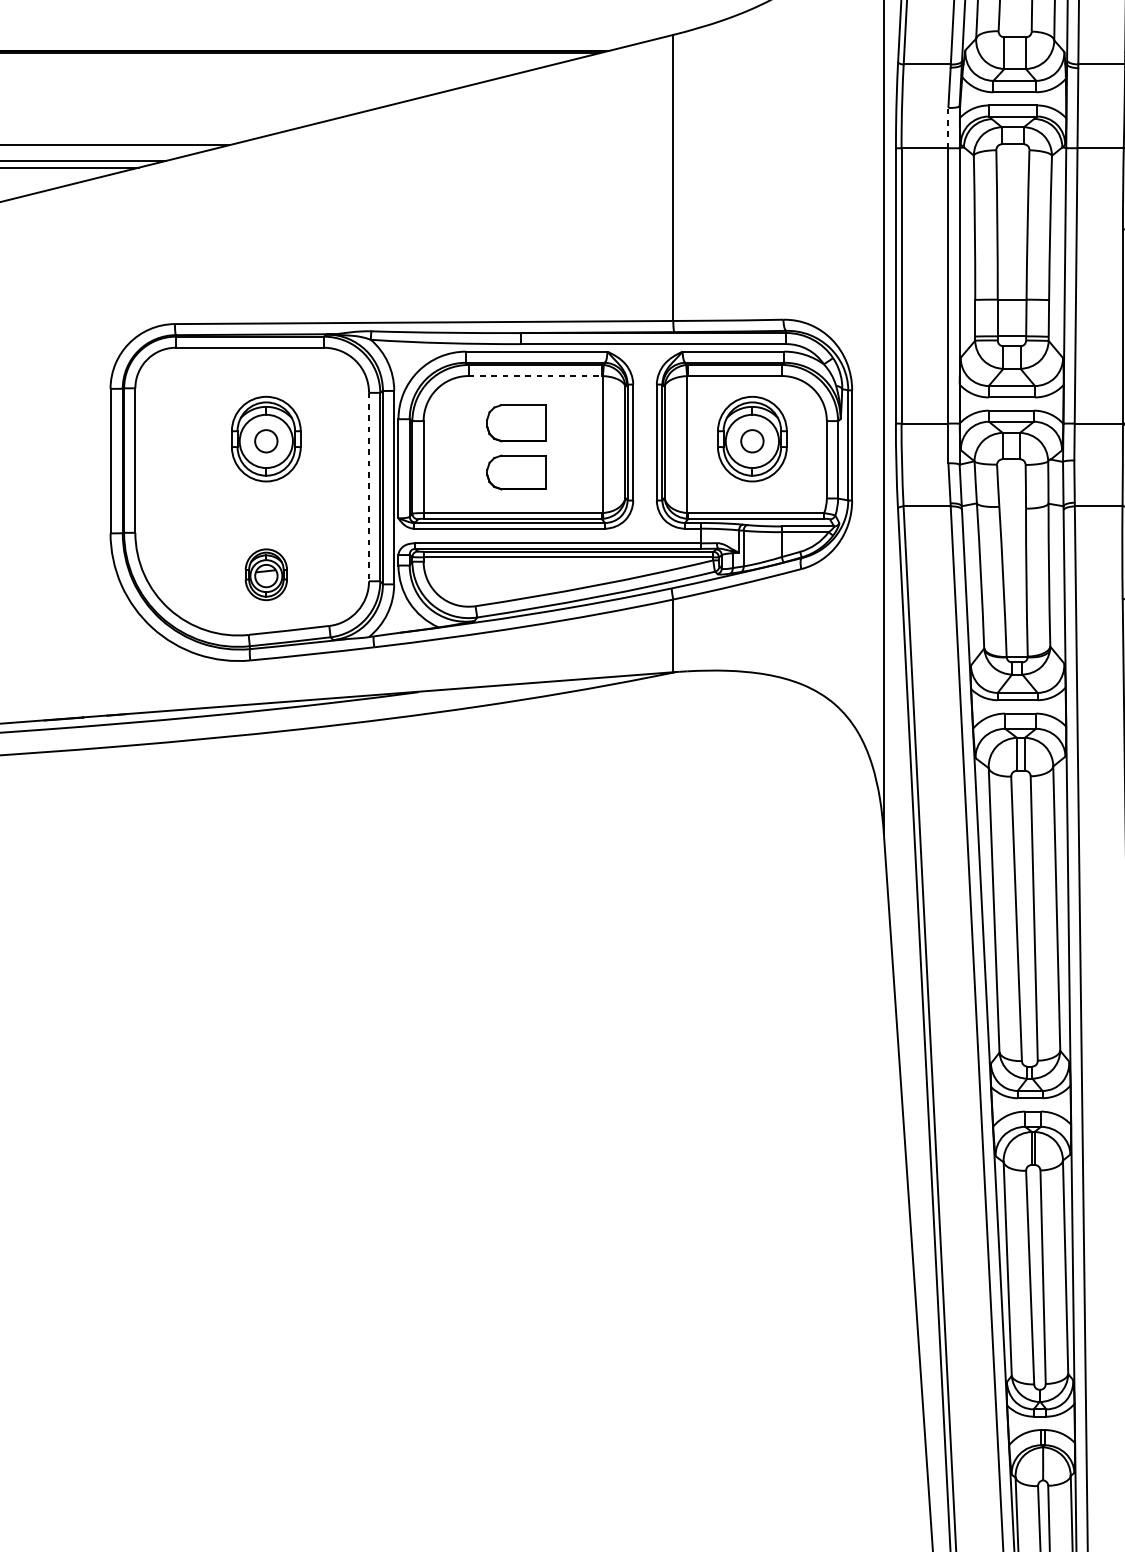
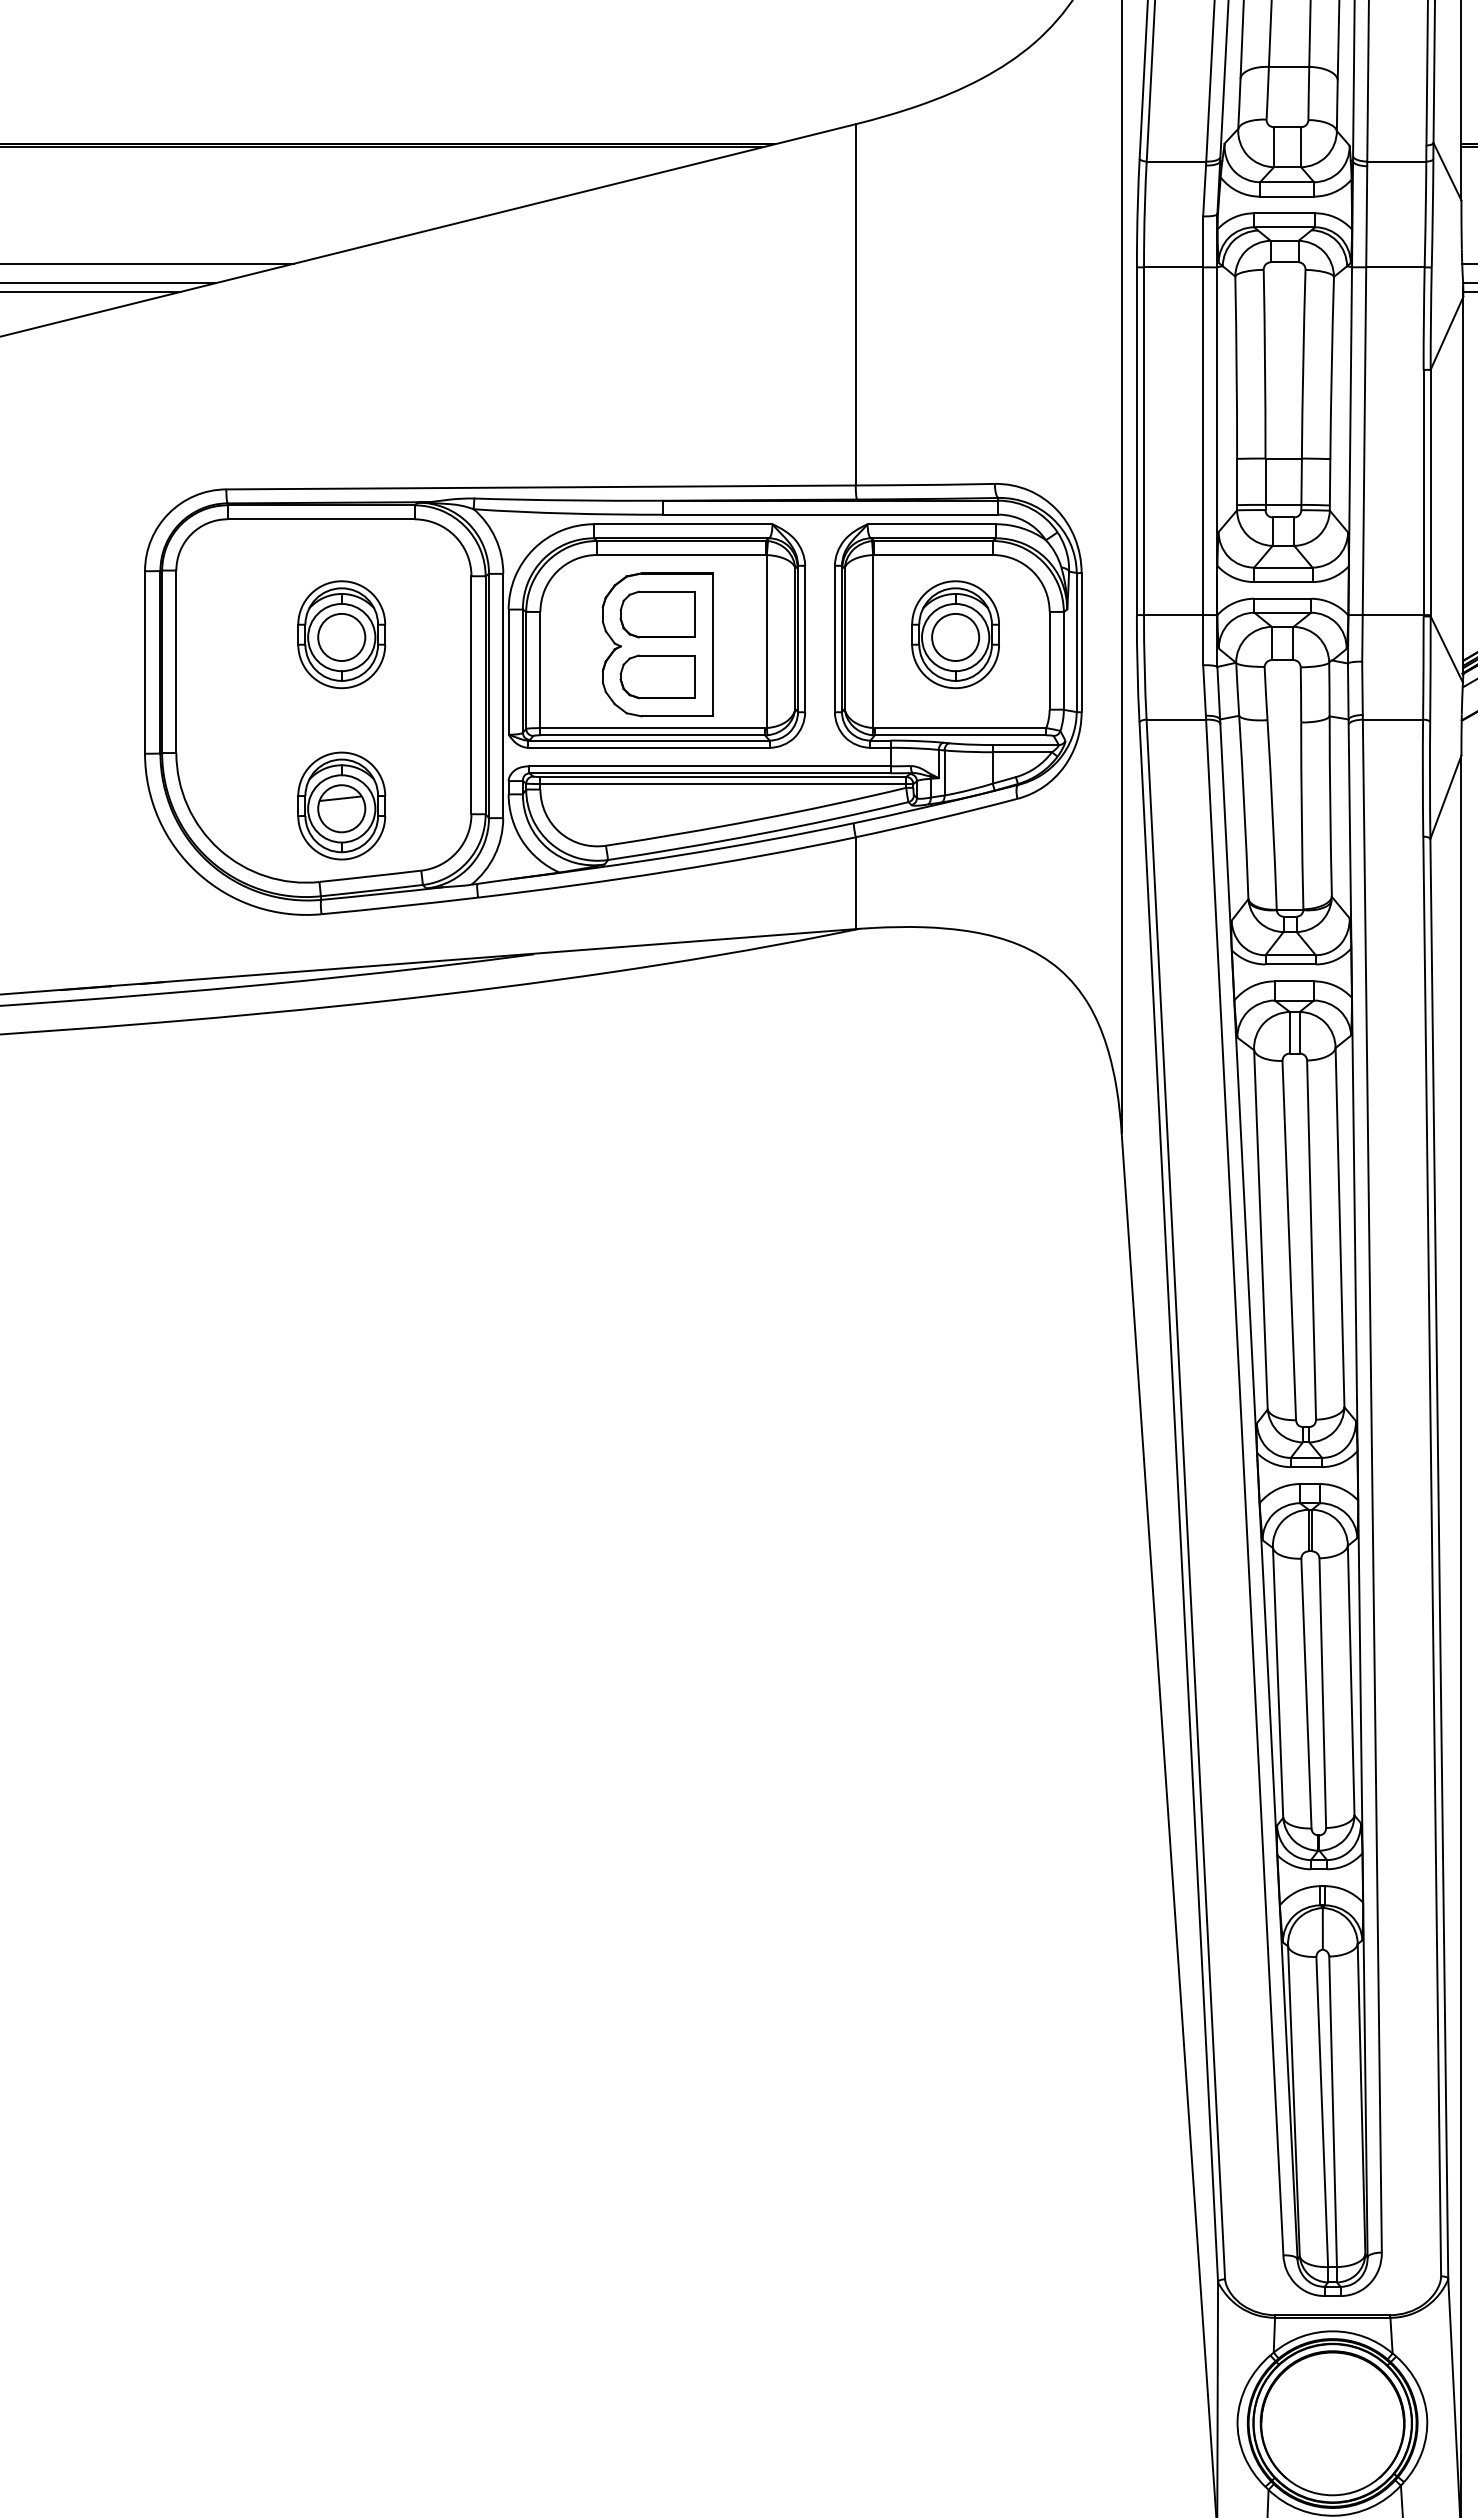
line: (948, 127) -> (1203, 241), dashed -> solid
line: (536, 376) -> (682, 555), dashed -> solid
circle: (266, 441) -> (341, 637), size x1.67
circle: (752, 441) -> (955, 637), size x1.67
part: (516, 446) -> (657, 644), added
line: (369, 487) -> (471, 695), dashed -> solid
part: (266, 574) -> (341, 805), size x1.67

